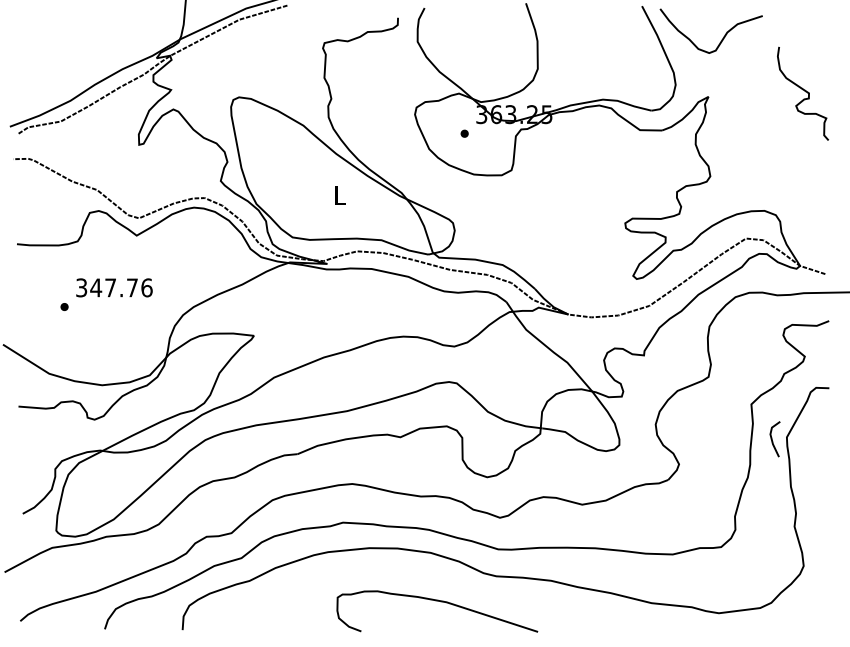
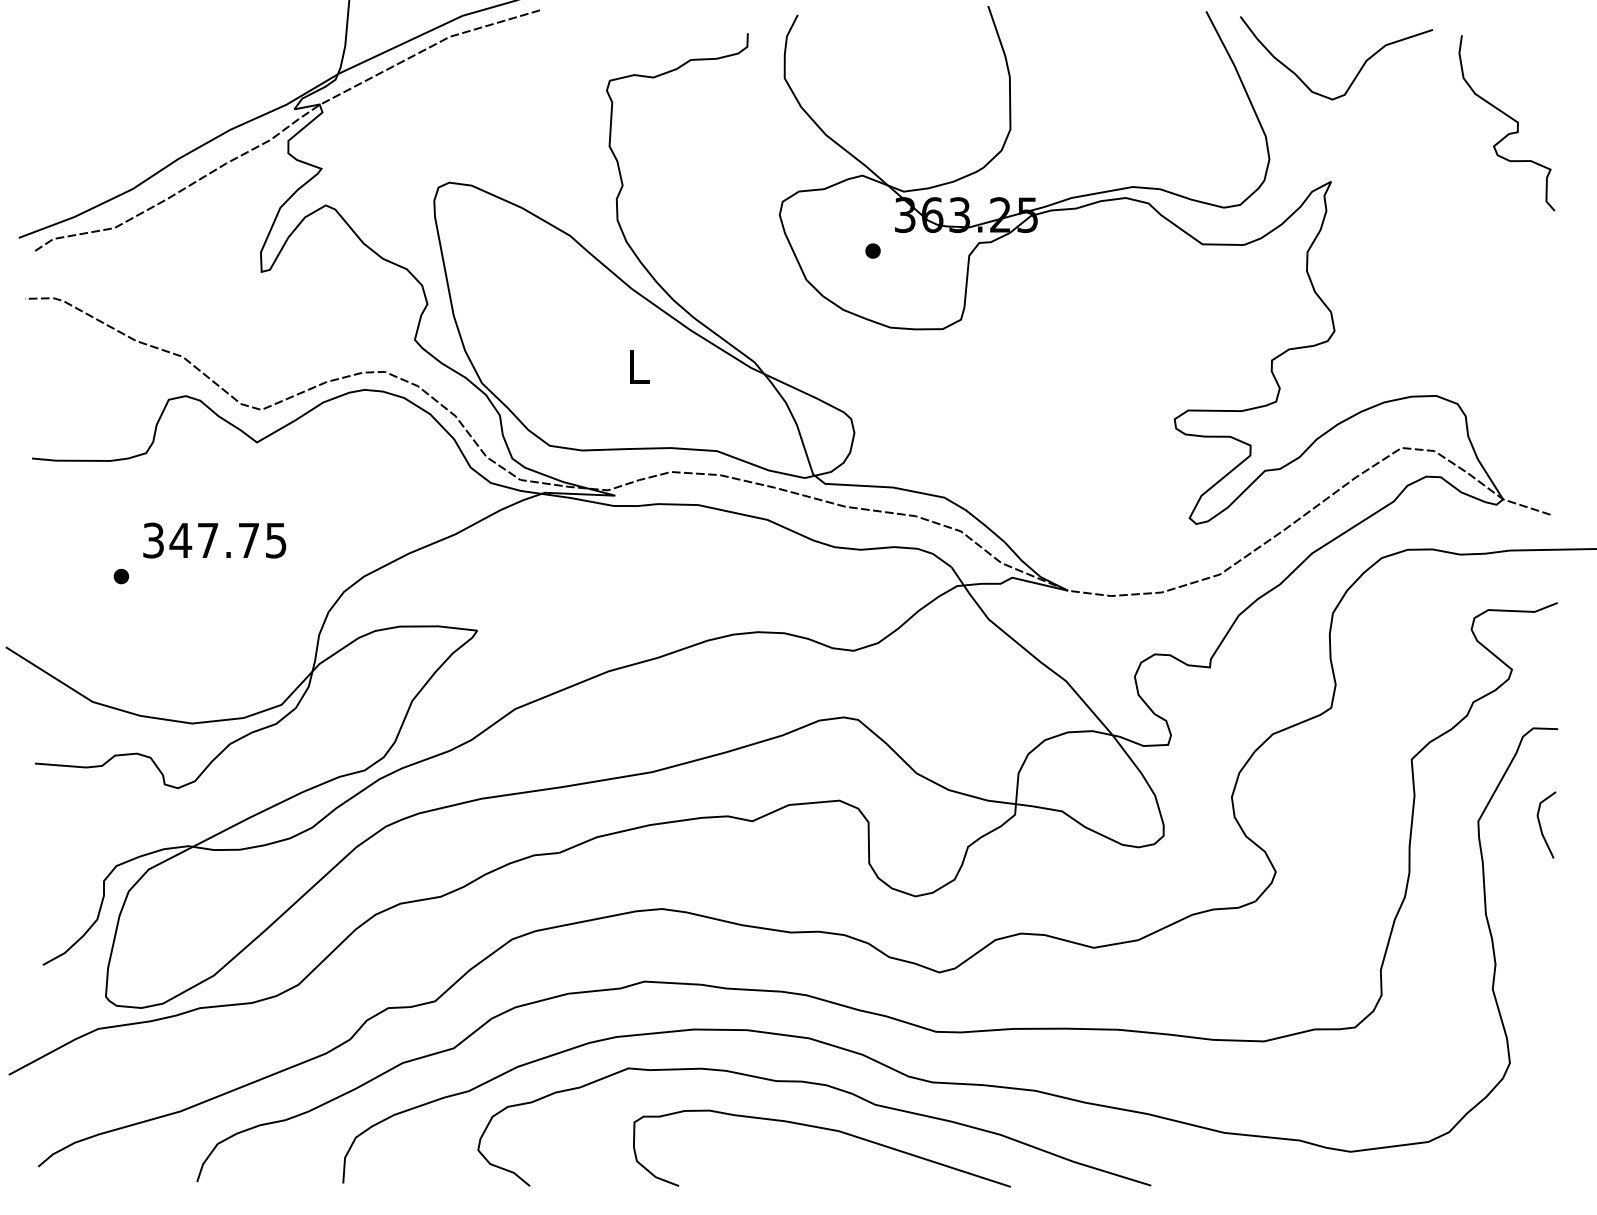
curve: (804, 91) -> (1509, 119), moved
text: (146, 287) -> (275, 539), 347.76 -> 347.75
line: (772, 439) -> (1541, 825), moved
curve: (435, 578) -> (818, 1086), added

